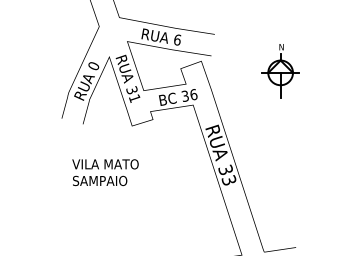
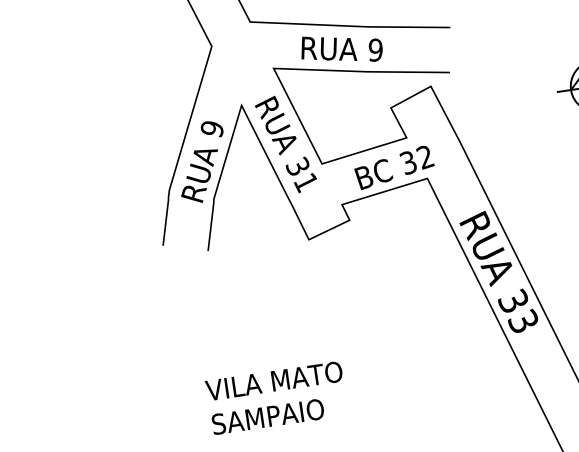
text: (177, 39) -> (375, 49), 6 -> 9
text: (93, 66) -> (211, 129), 0 -> 9
text: (193, 94) -> (424, 156), 36 -> 32
text: (105, 172) -> (276, 397), moved

